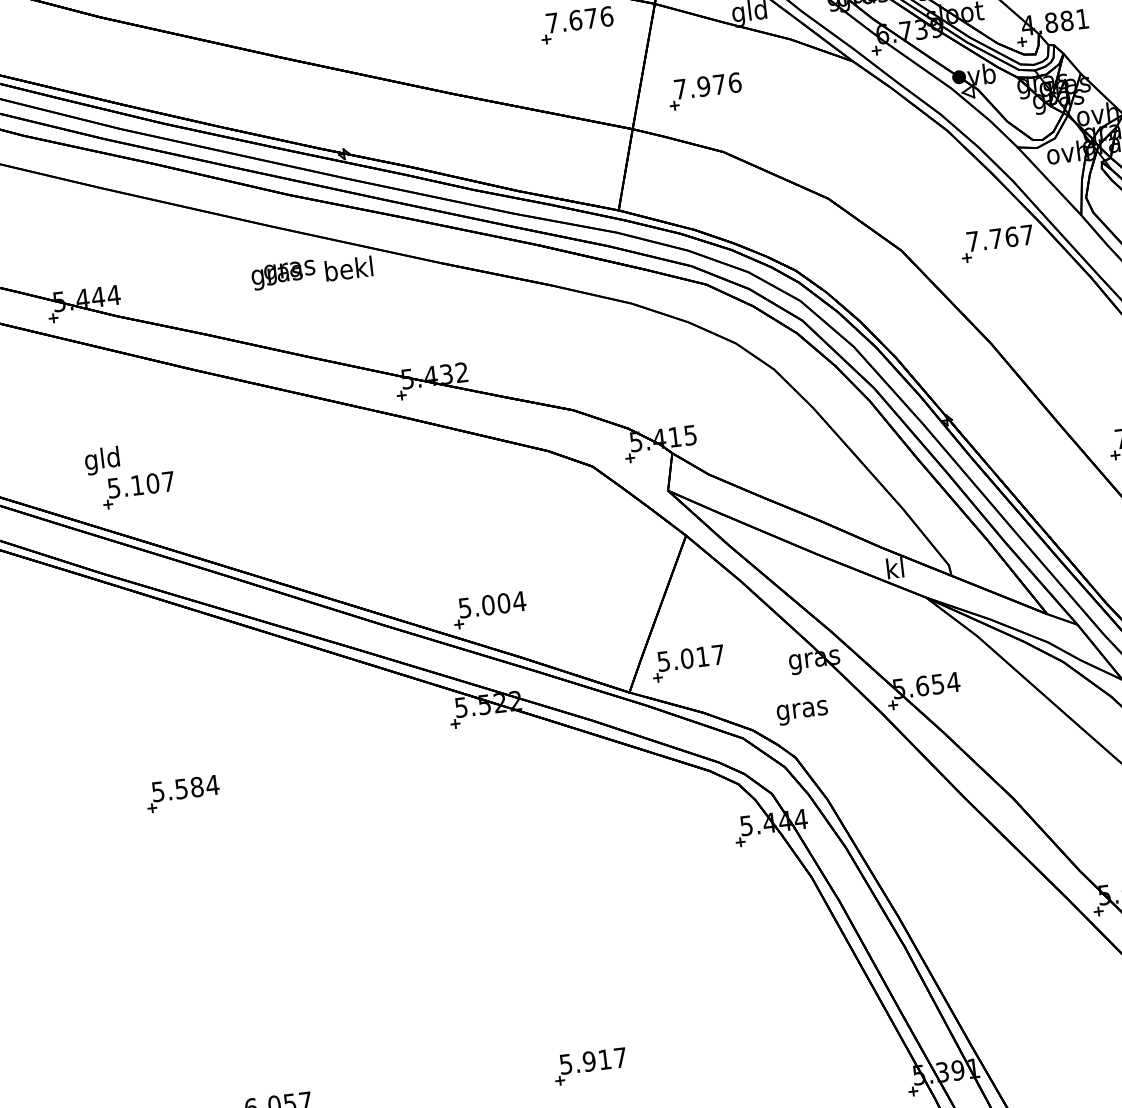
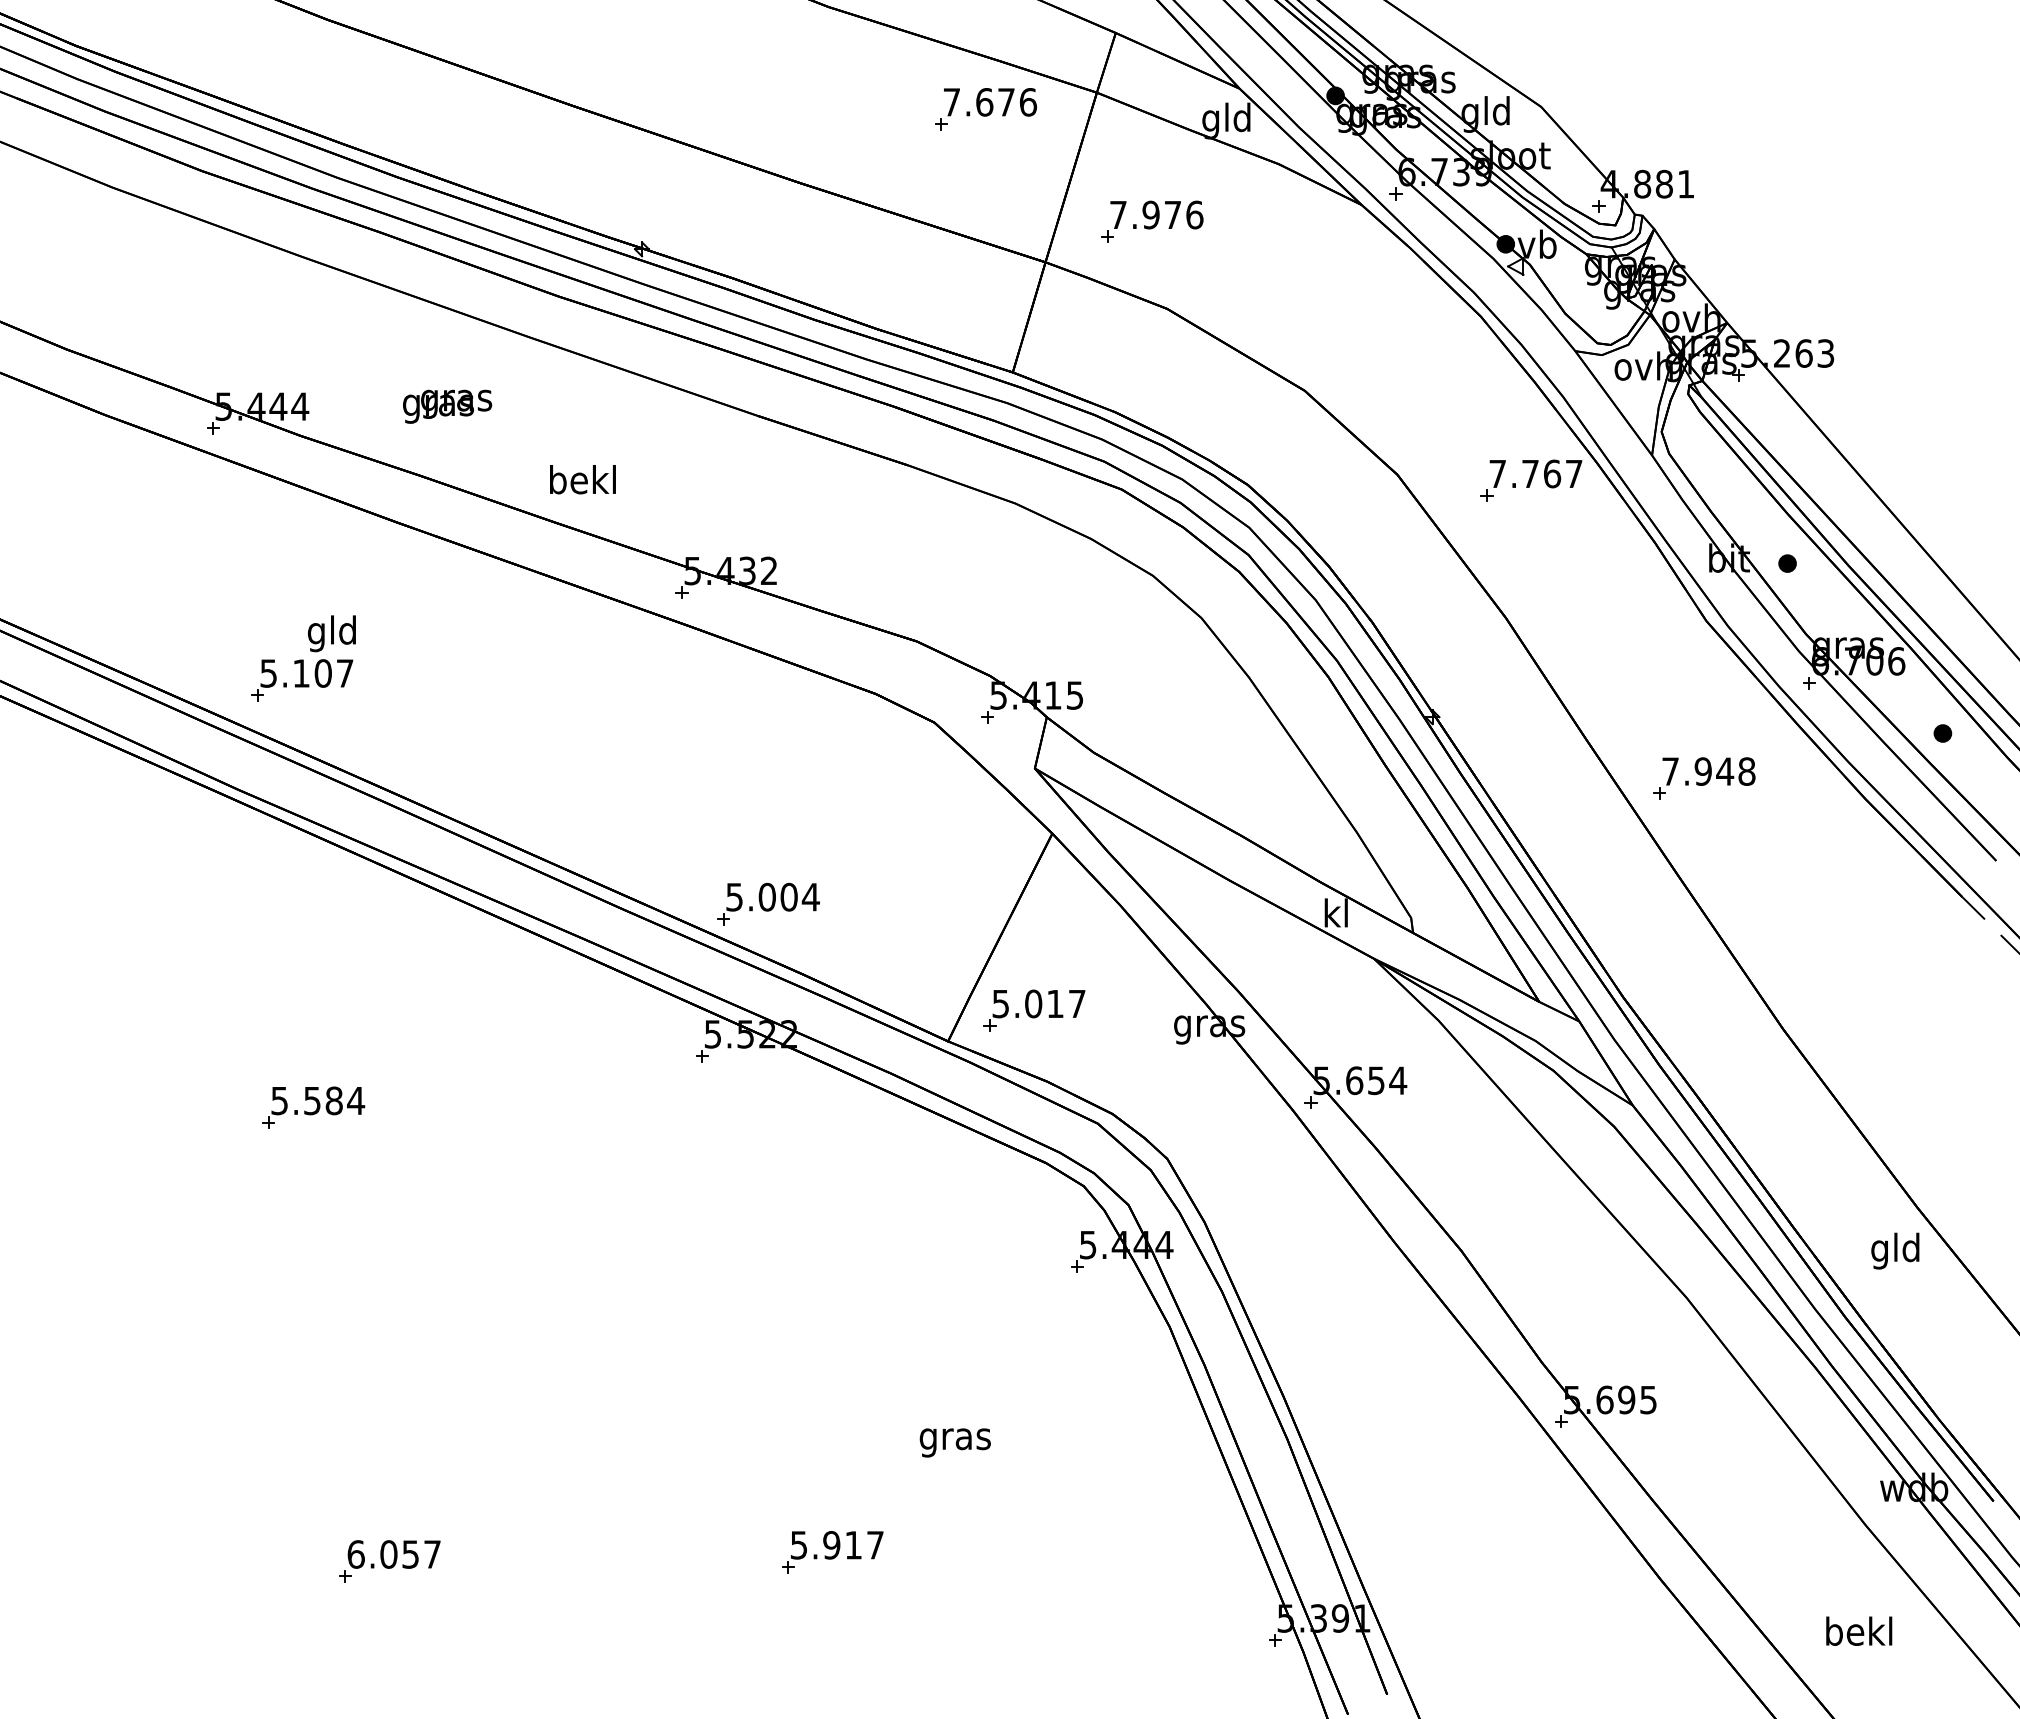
text: (348, 268) -> (582, 479), moved
text: (283, 274) -> (447, 406), moved
text: (101, 460) -> (331, 633), moved
text: (801, 712) -> (954, 1442), moved

